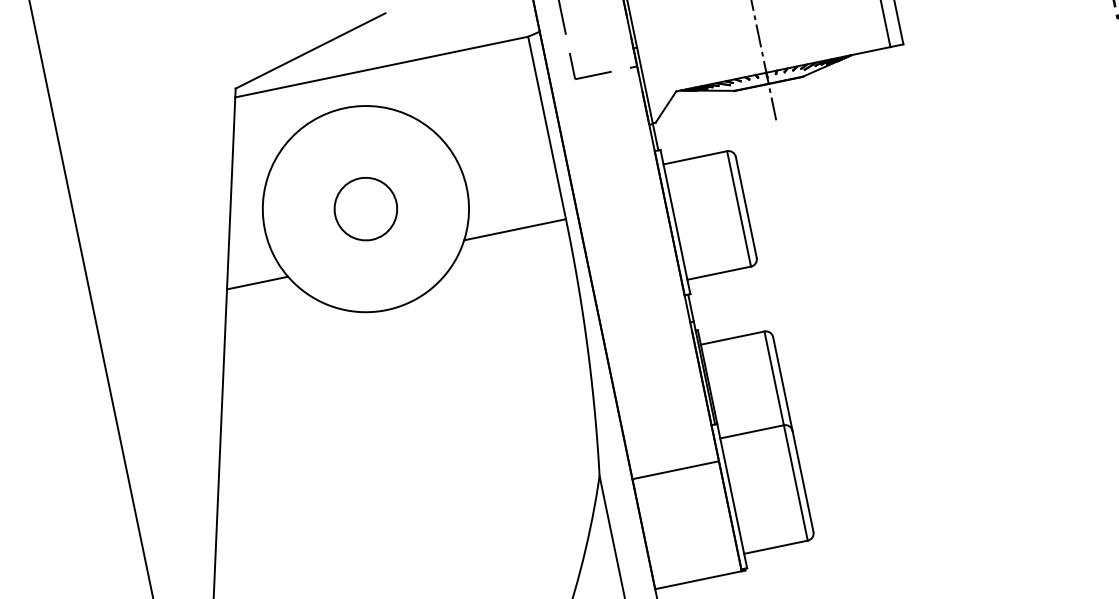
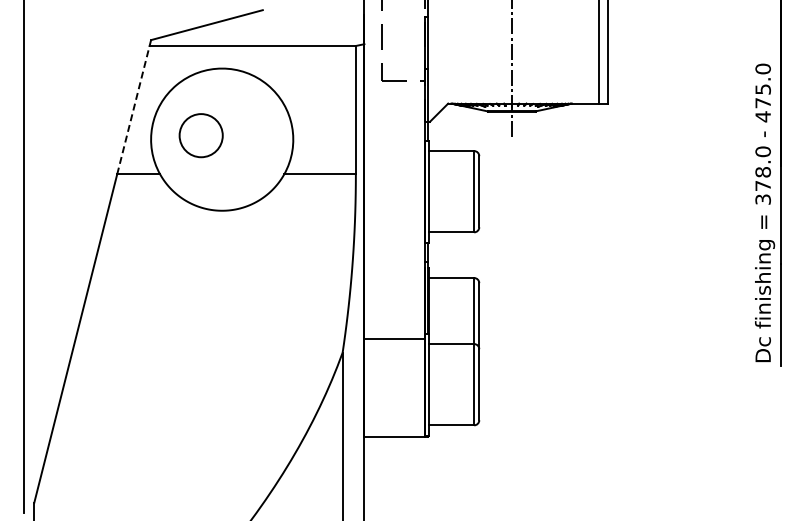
line: (231, 192) -> (133, 109), solid -> dashed
circle: (364, 209) -> (200, 135), moved
line: (675, 470) -> (394, 339), moved

